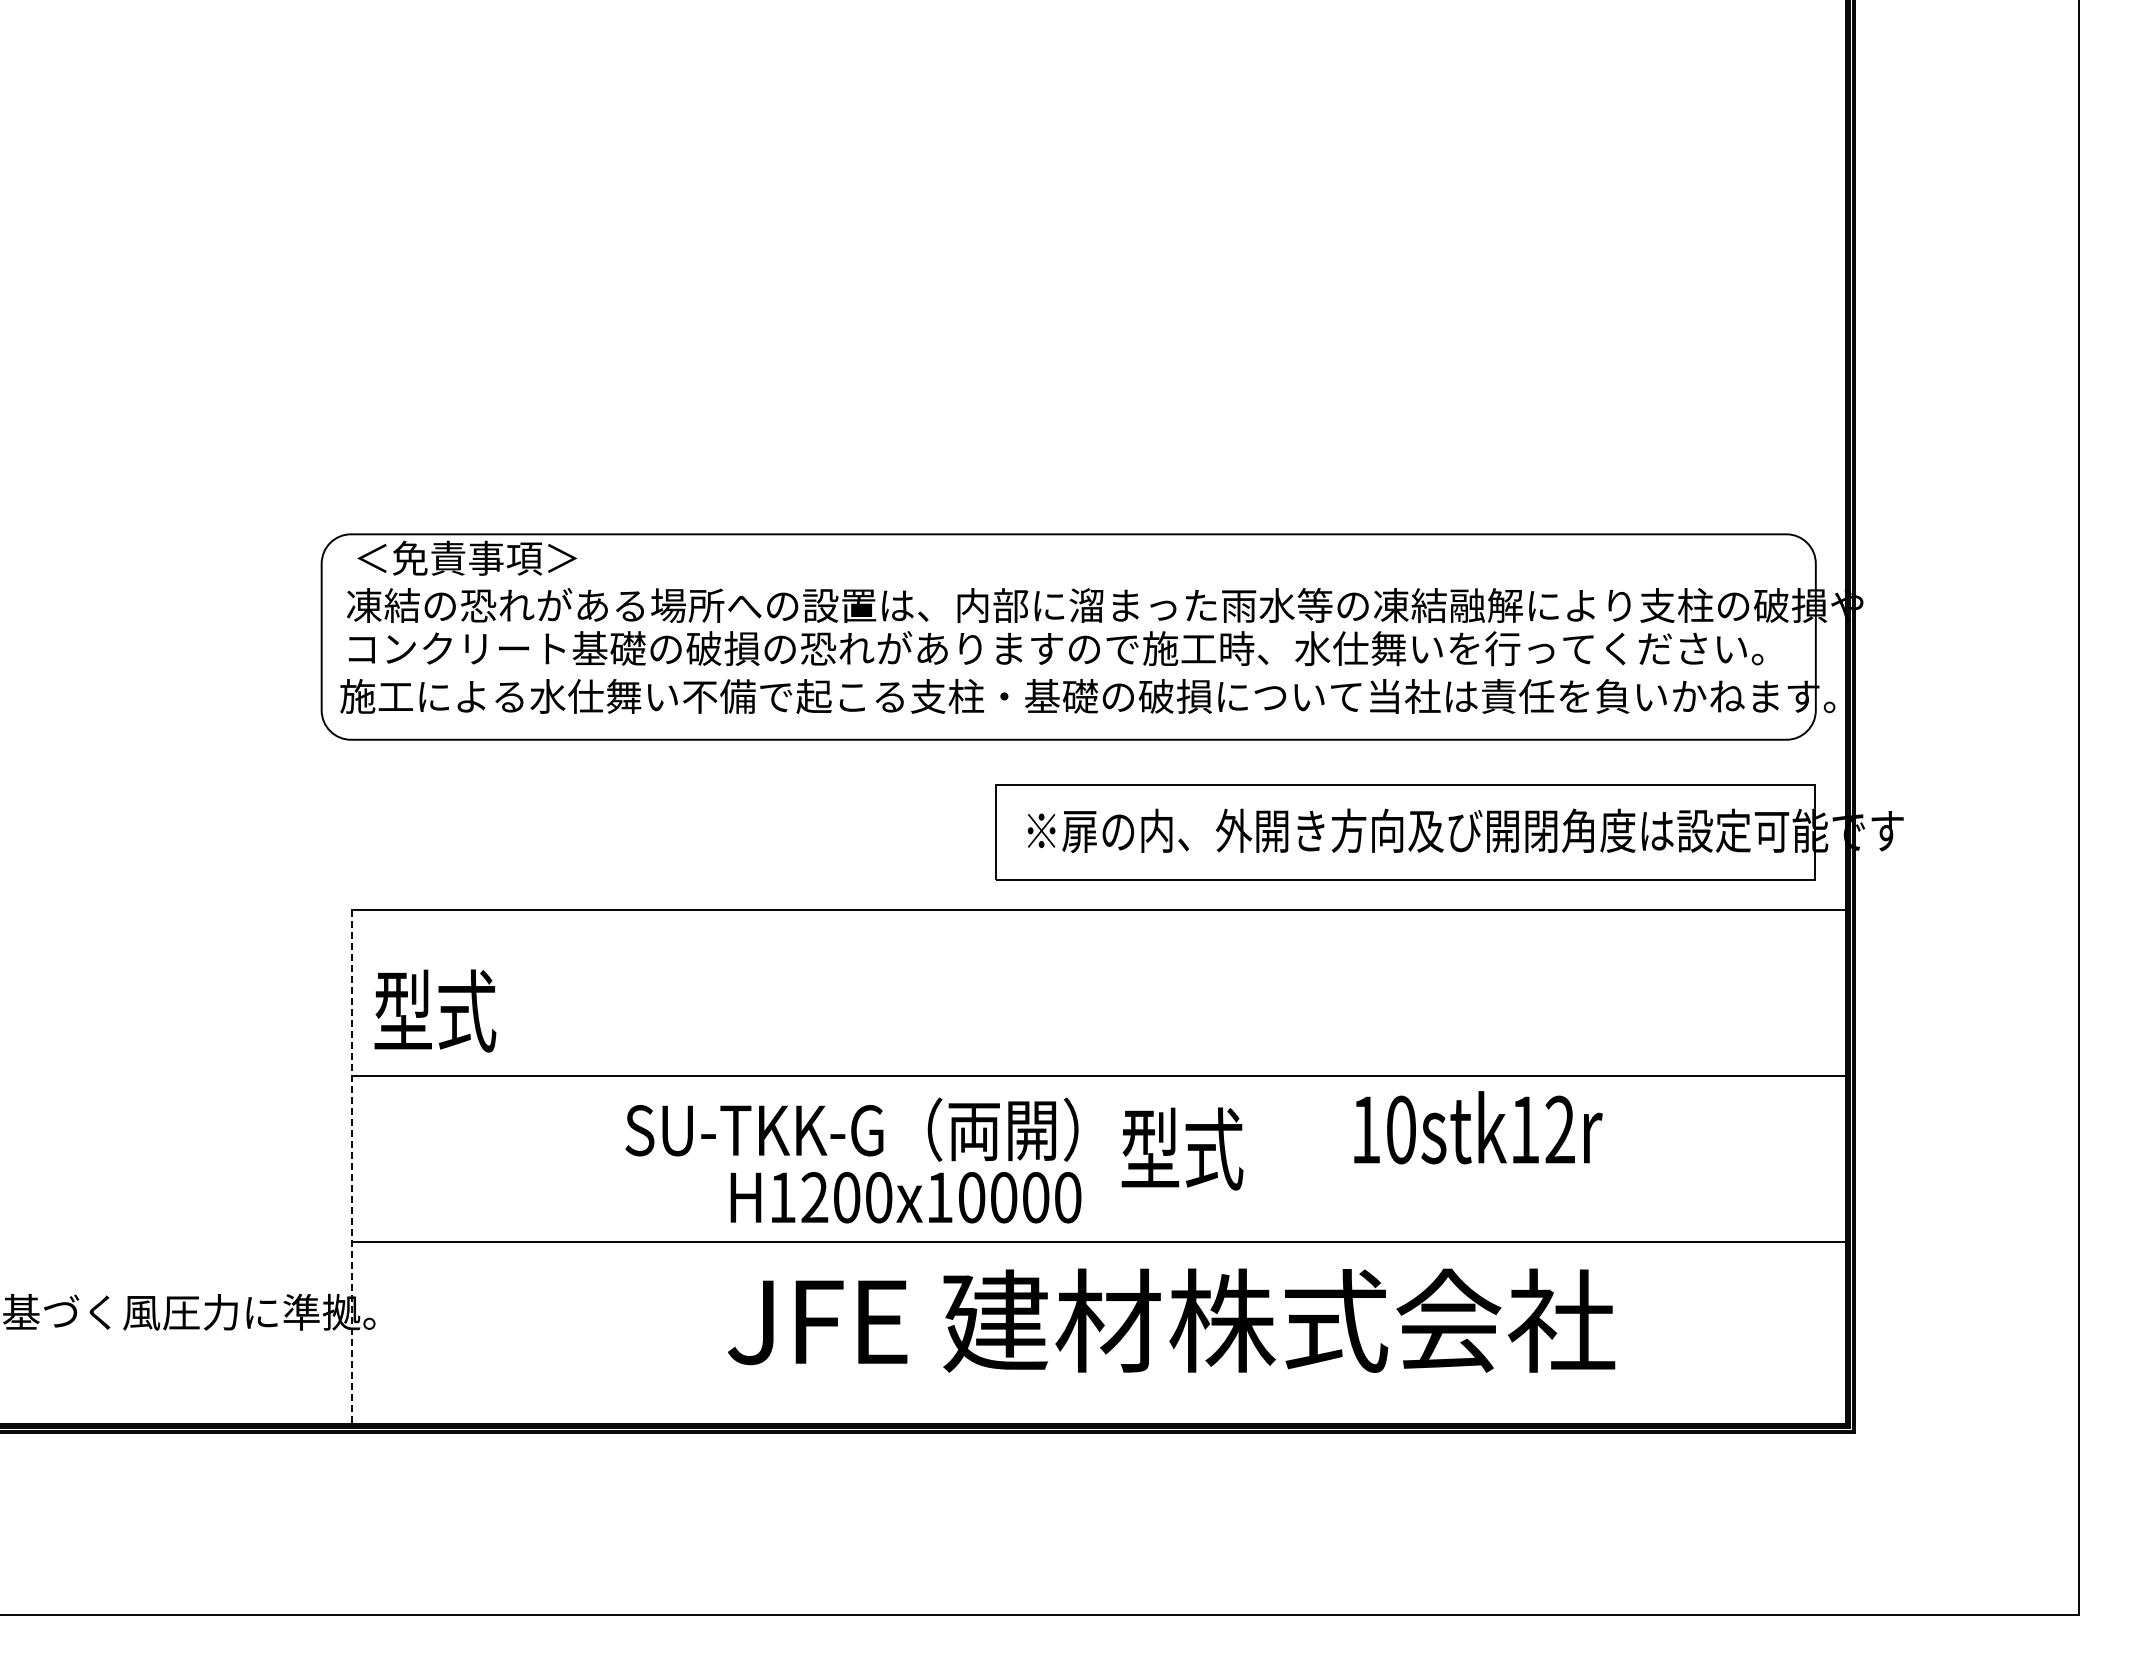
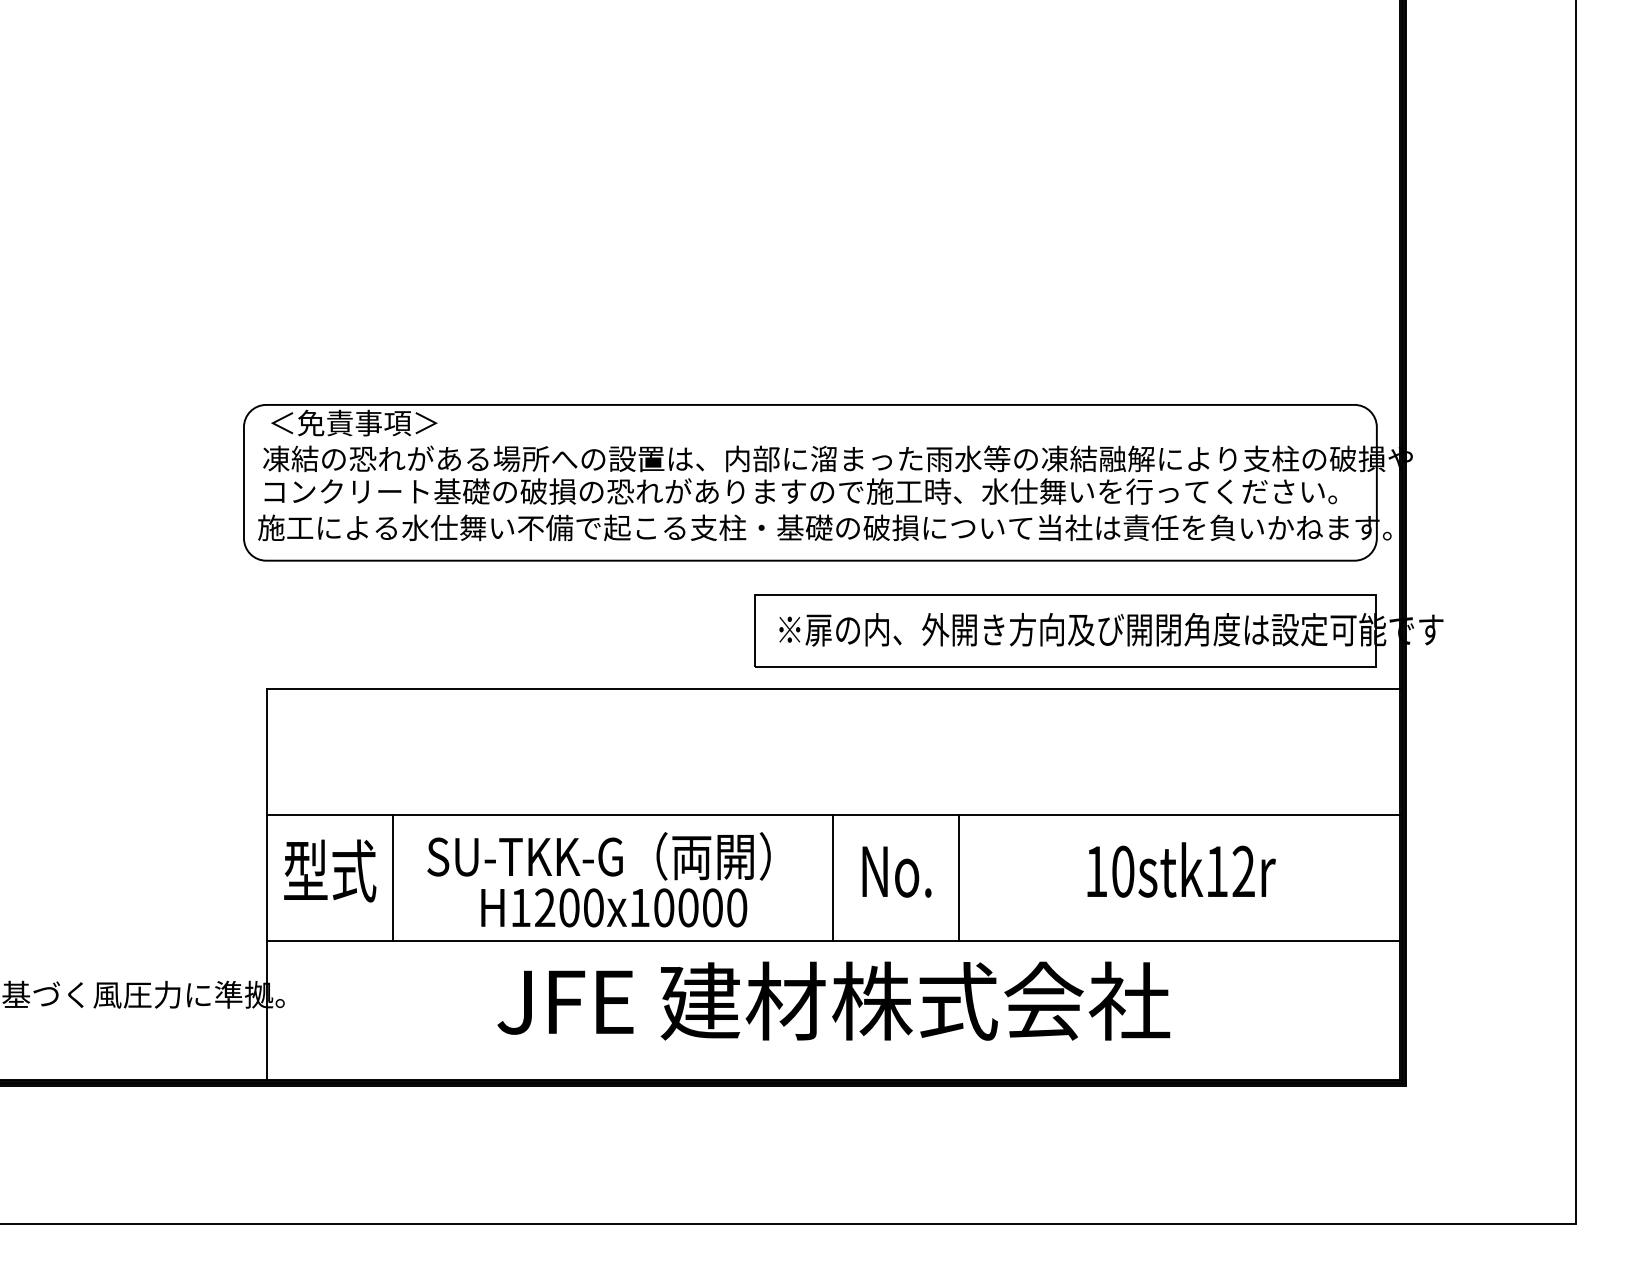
text: (435, 1010) -> (330, 870), moved
text: (1478, 1127) -> (1181, 869), moved
text: (851, 1129) -> (598, 856), moved
text: (1182, 1148) -> (896, 870), 型式 -> No.
line: (518, 1158) -> (393, 878), added
line: (1099, 1158) -> (833, 878), added
line: (1265, 1158) -> (959, 878), added
line: (352, 1167) -> (267, 884), dashed -> solid
text: (905, 1197) -> (613, 907), moved
text: (1171, 1320) -> (833, 1001), moved

